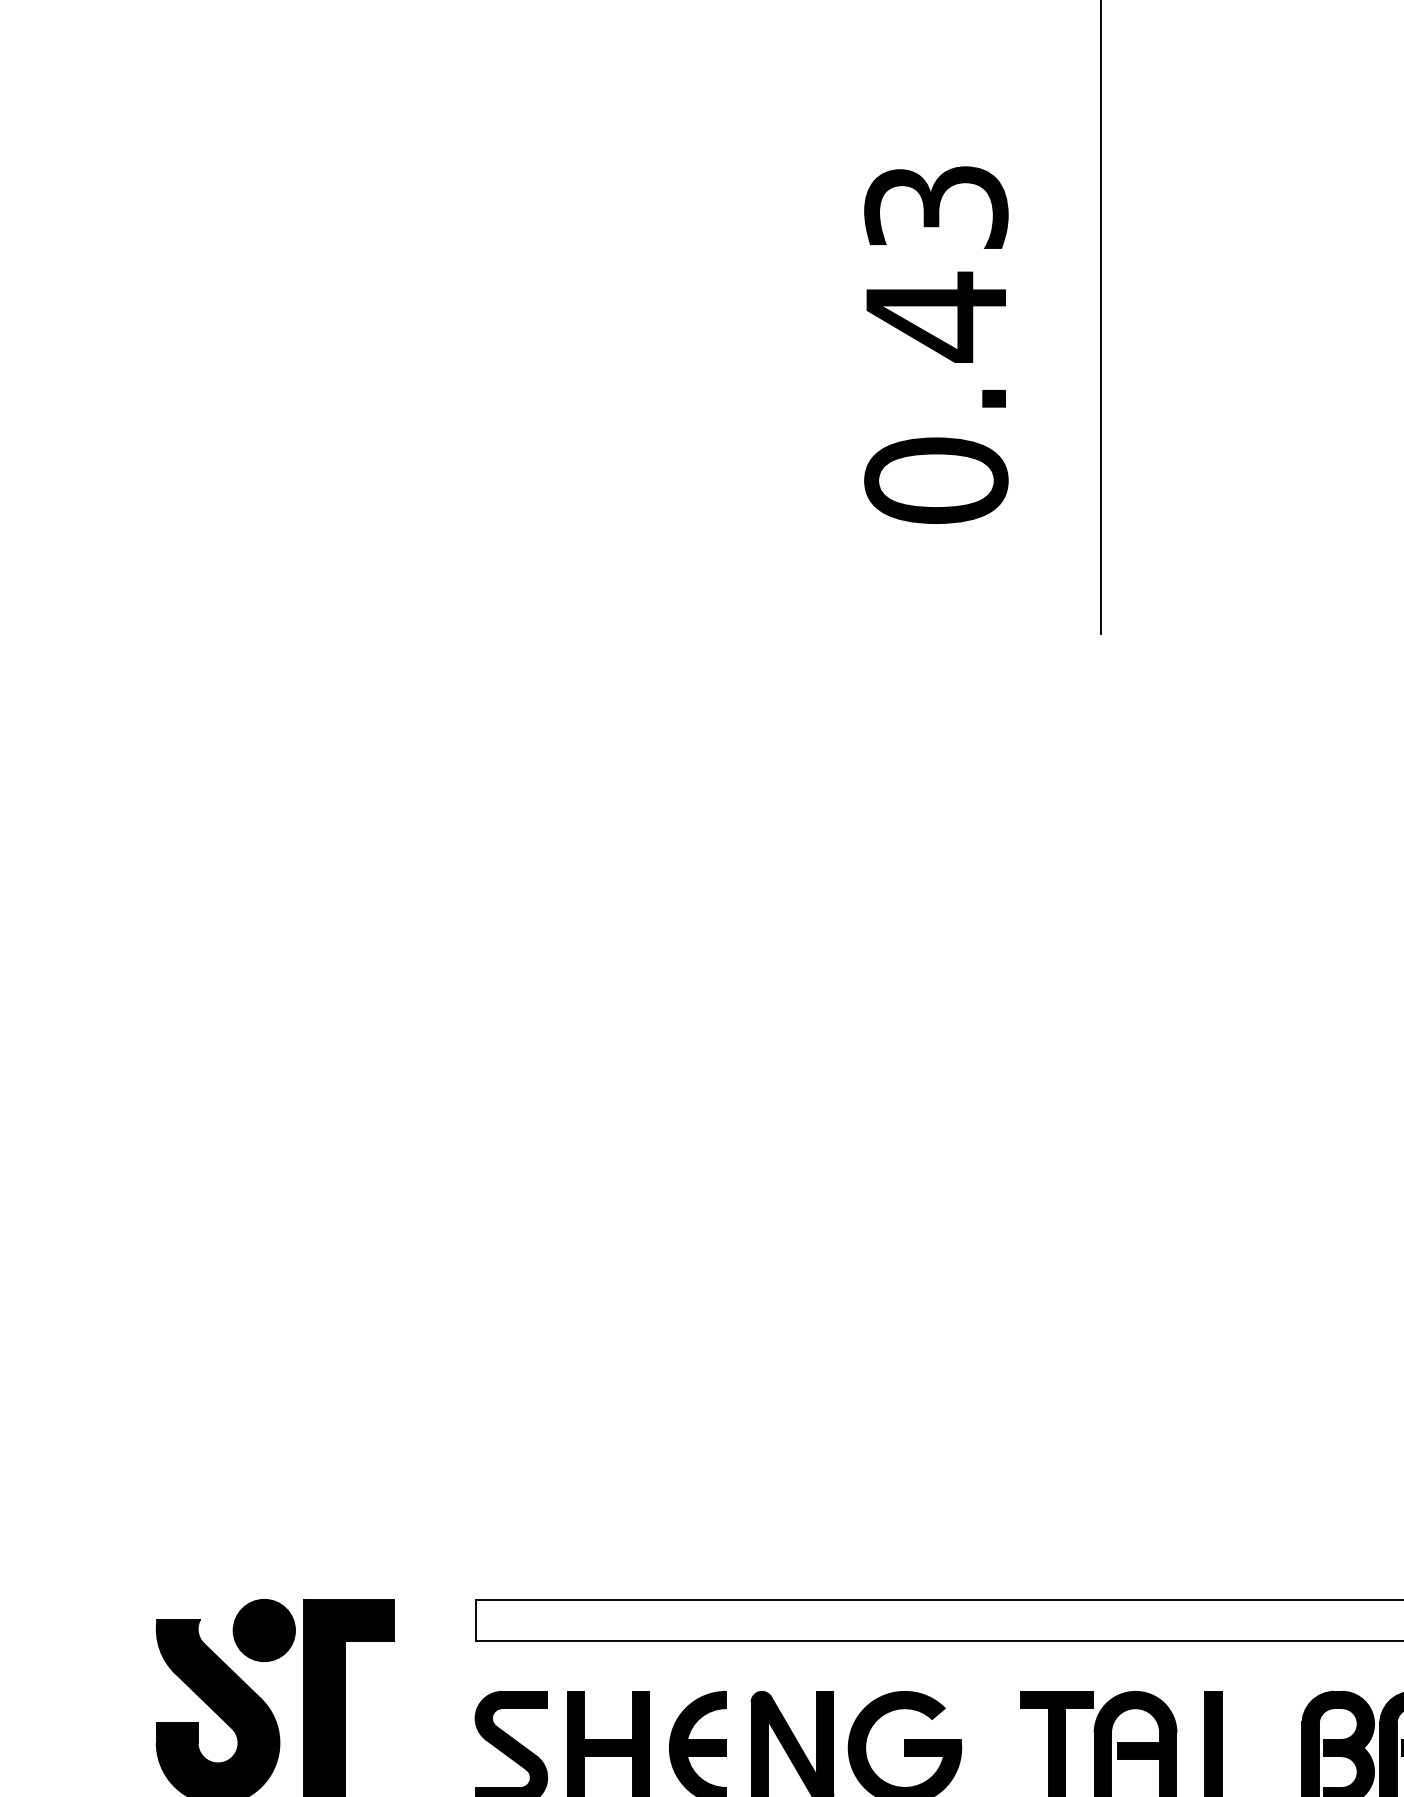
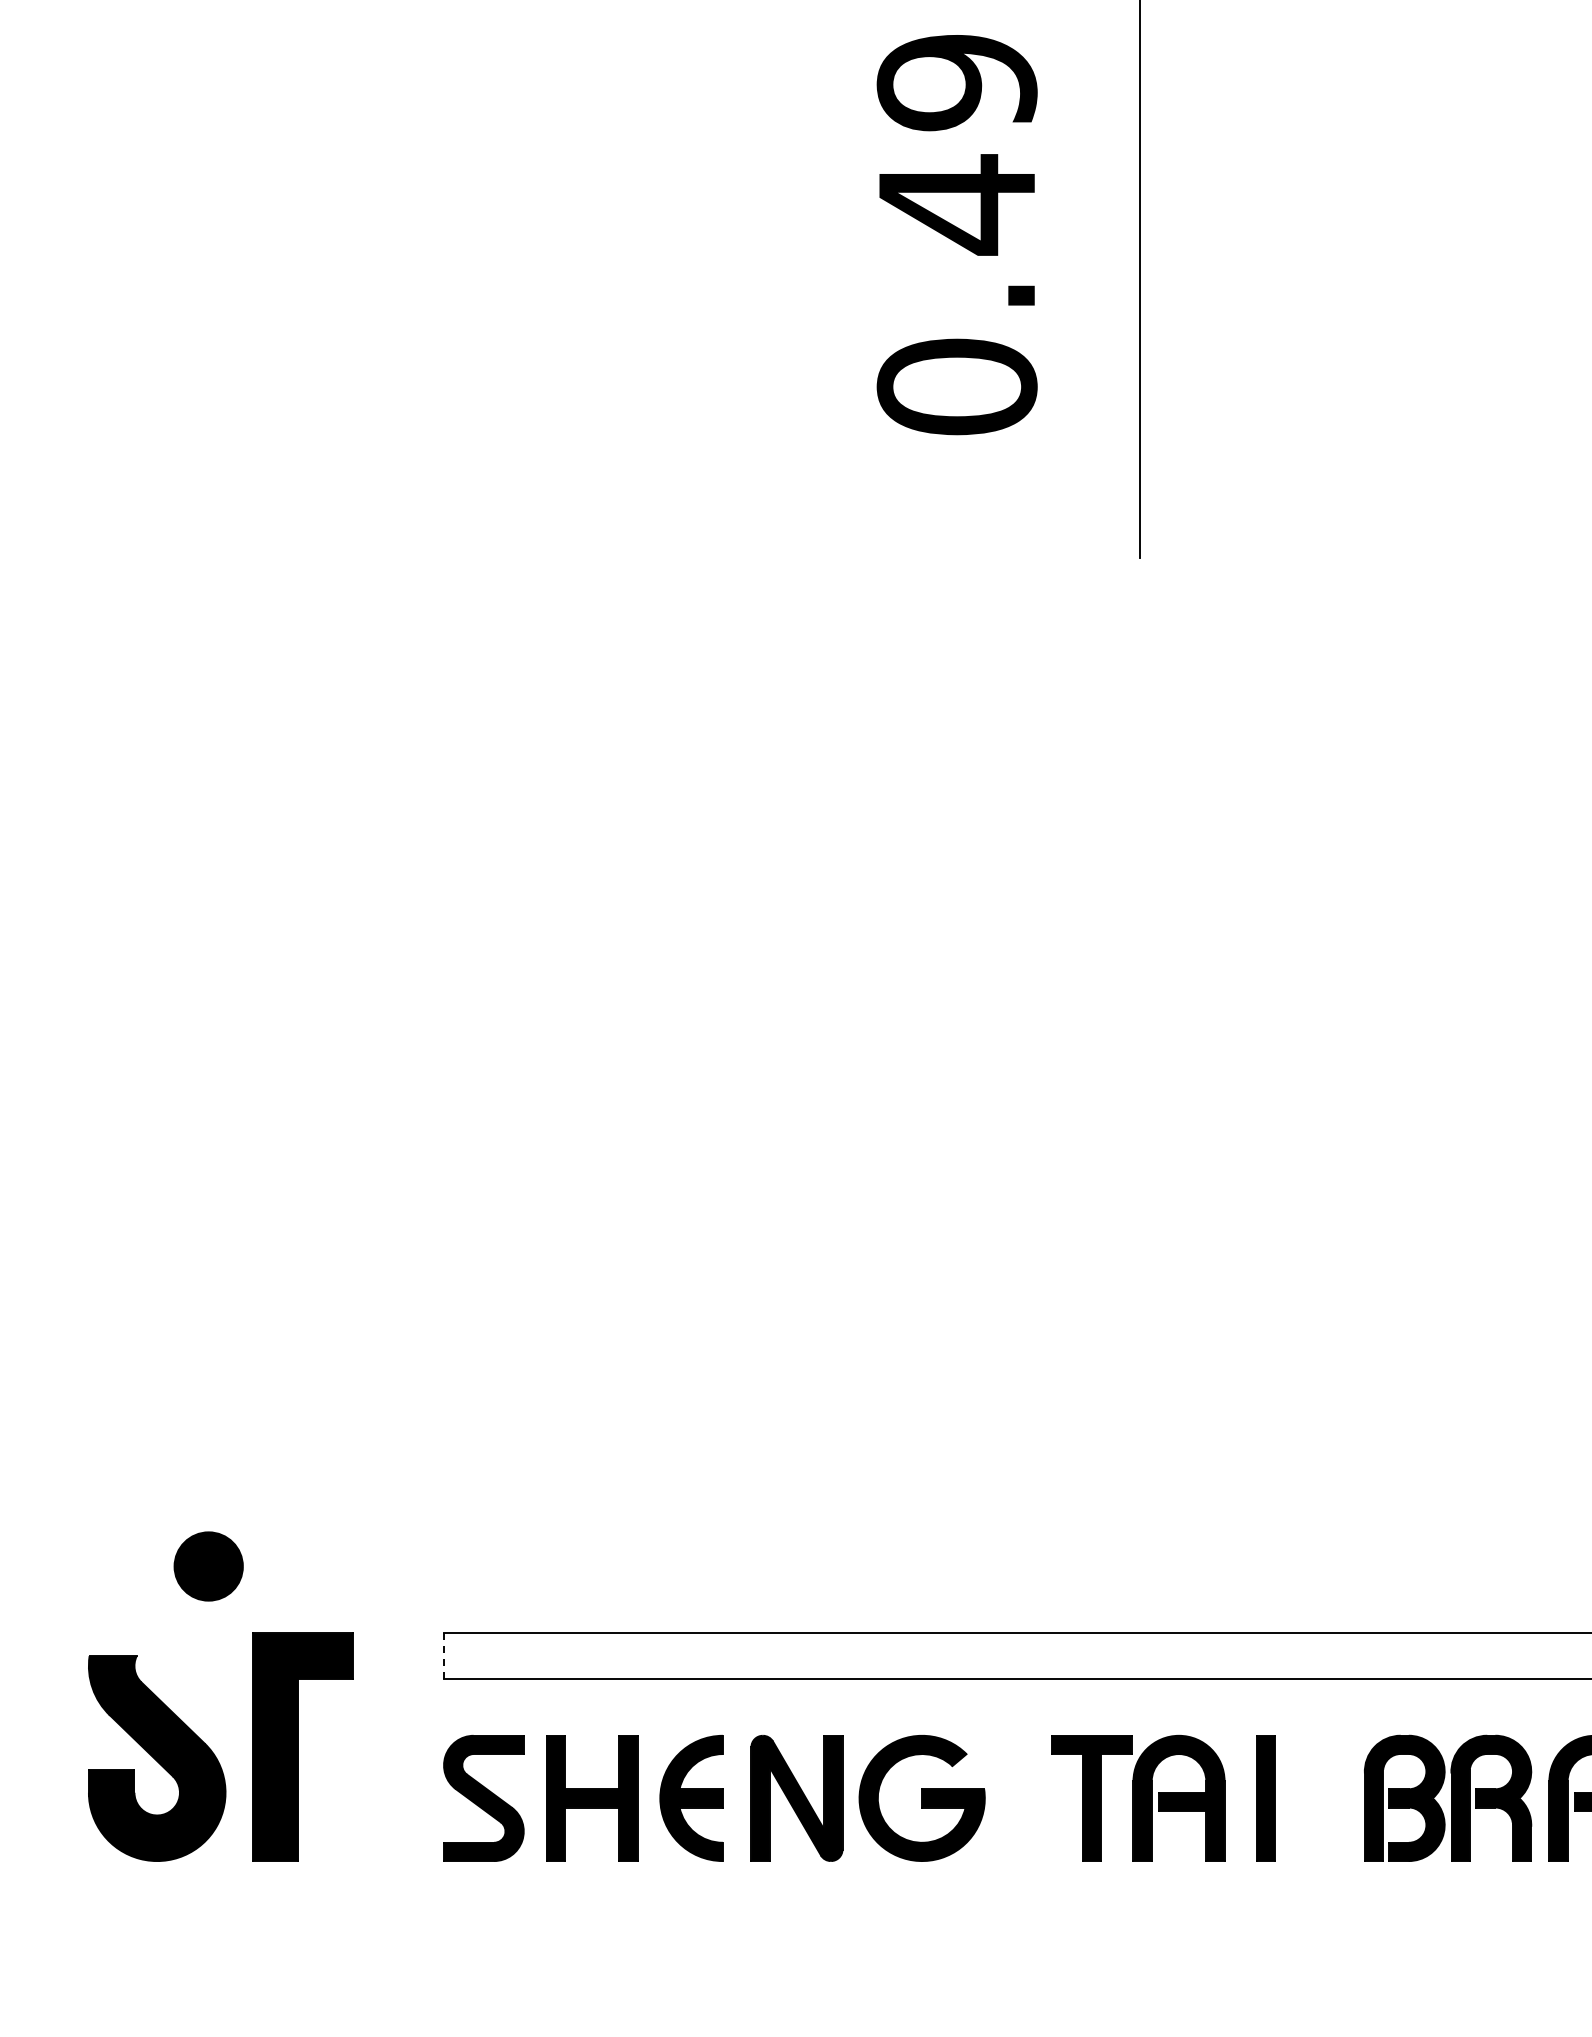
text: (935, 208) -> (956, 83), 0.43 -> 0.49
line: (476, 1620) -> (444, 1656), solid -> dashed
part: (264, 1630) -> (208, 1566), moved

